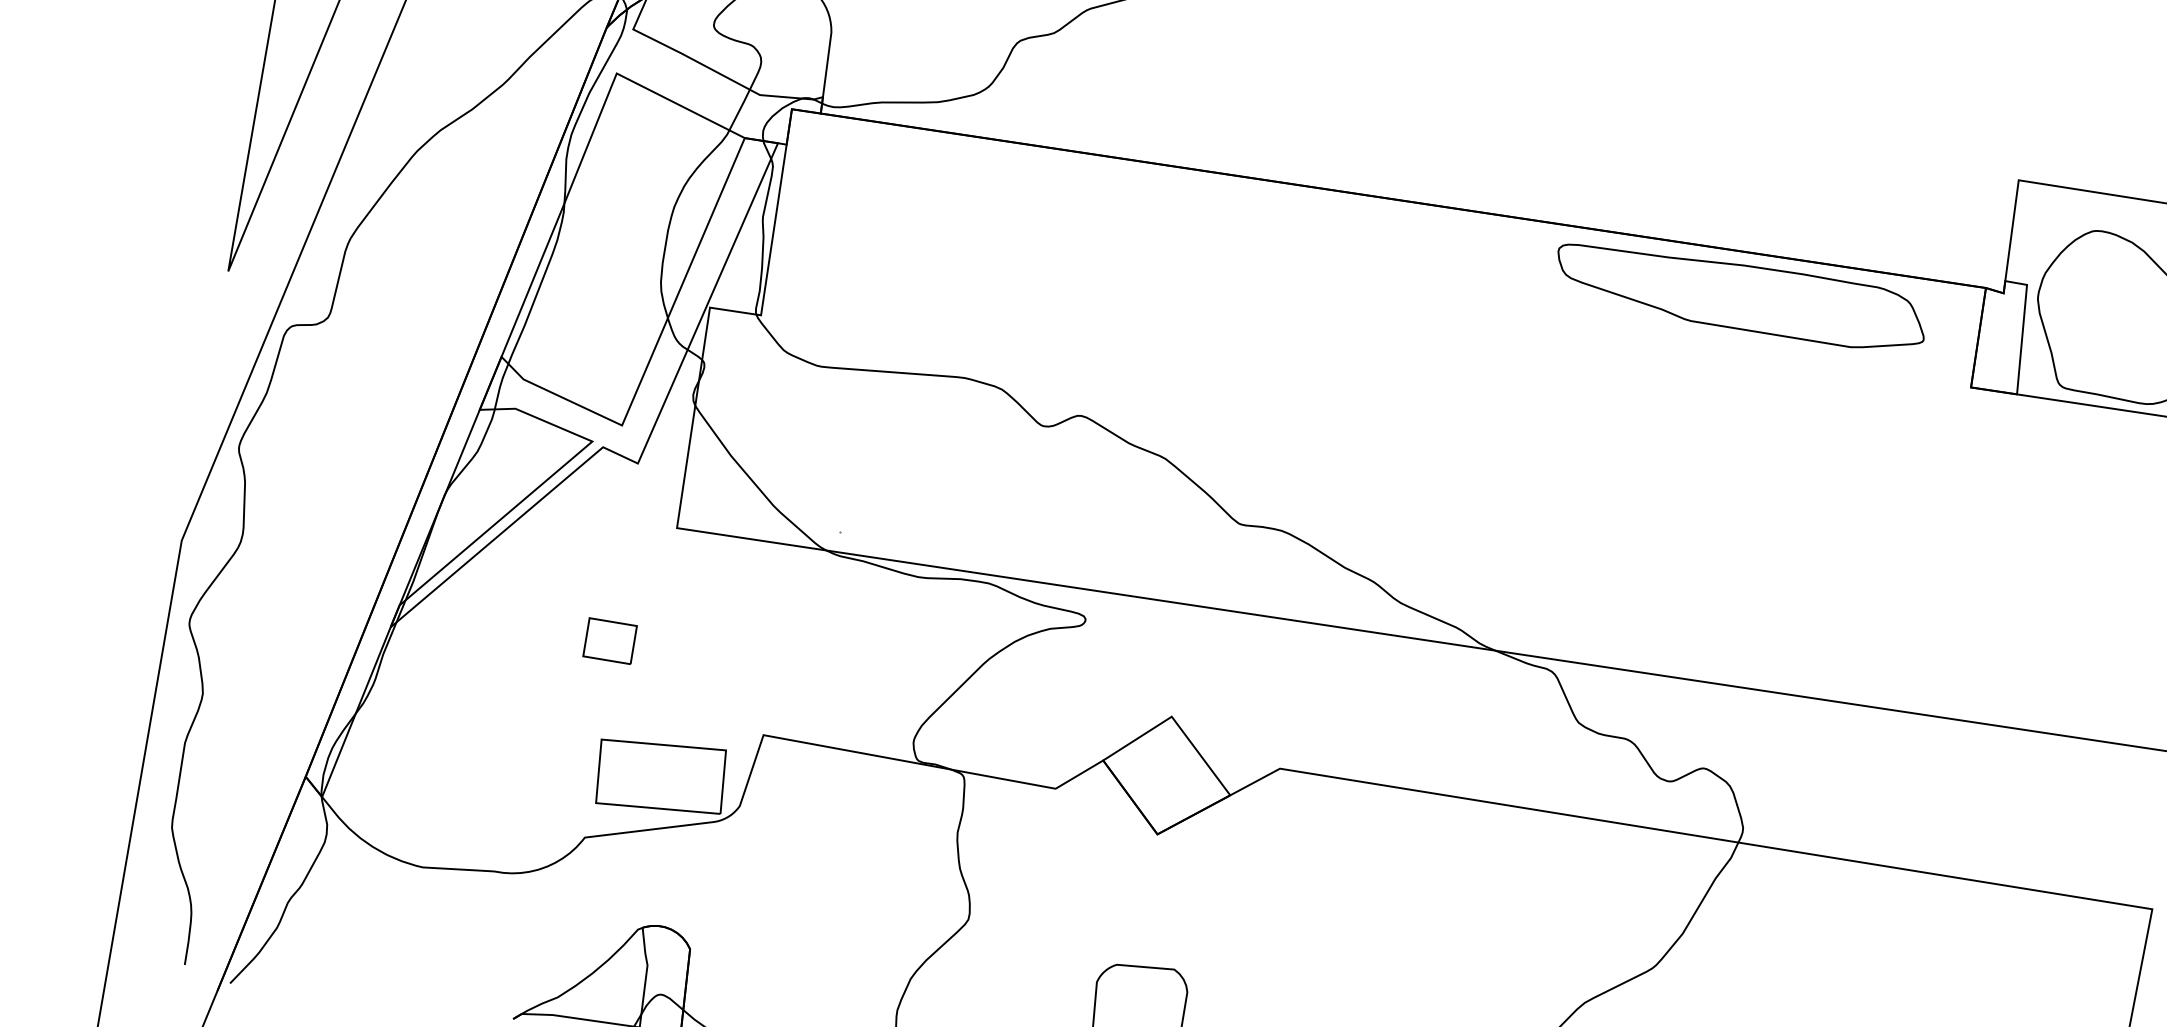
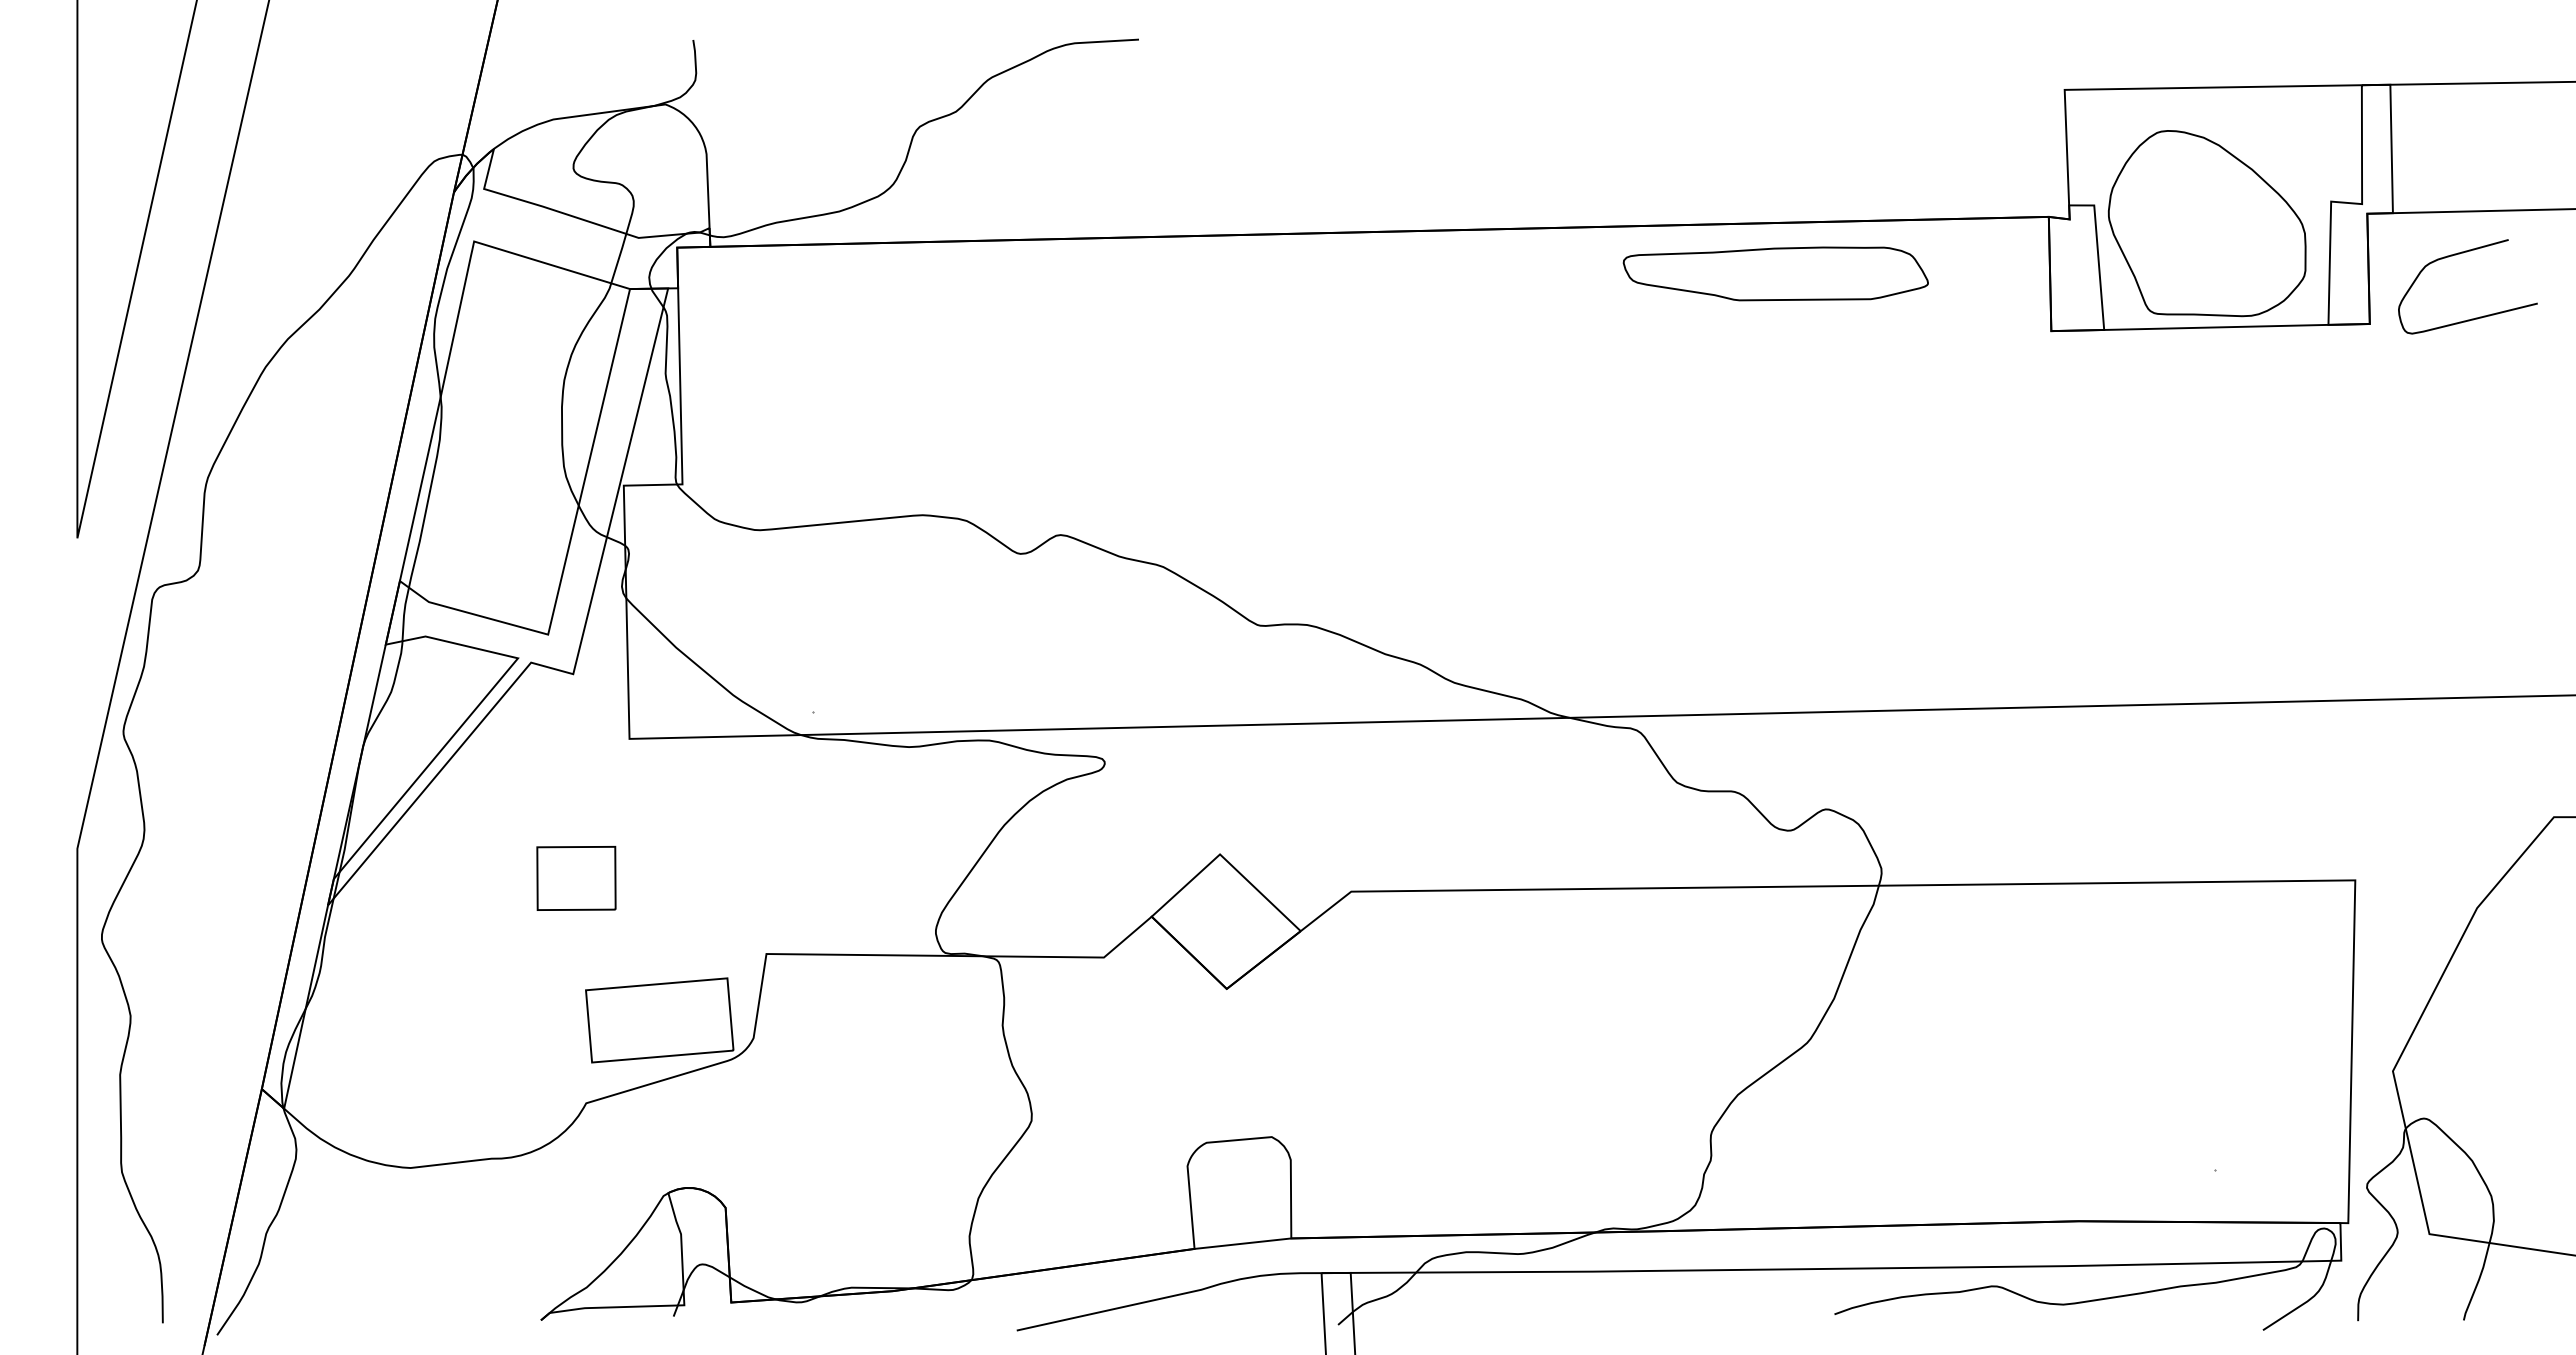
part: (1740, 296) -> (1775, 273), size x0.71
part: (610, 641) -> (576, 878), size x1.43

